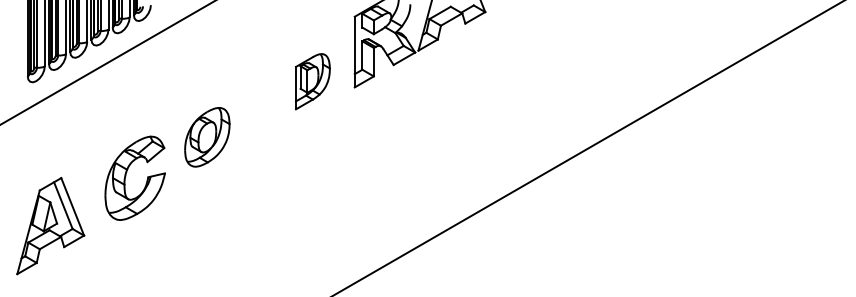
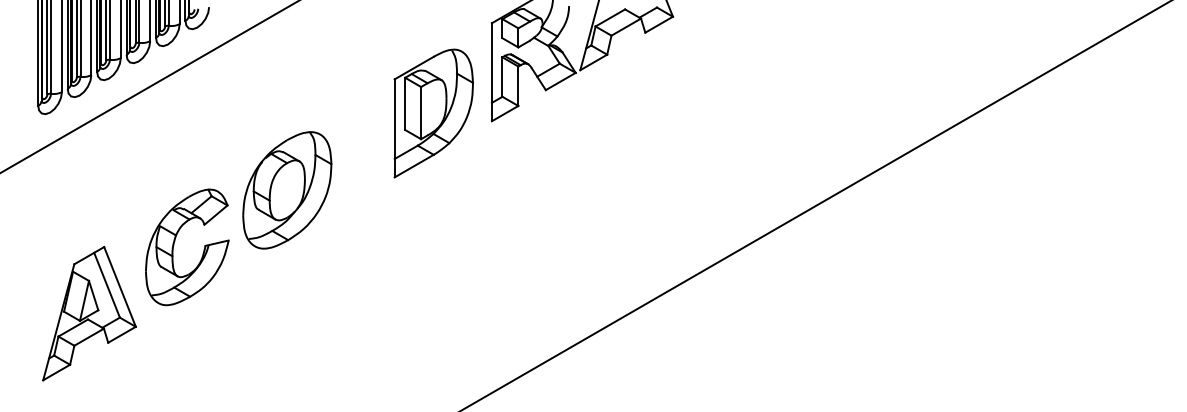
part: (312, 81) -> (433, 113), size x1.67
part: (207, 137) -> (287, 190), size x1.43
part: (50, 226) -> (89, 314), moved

